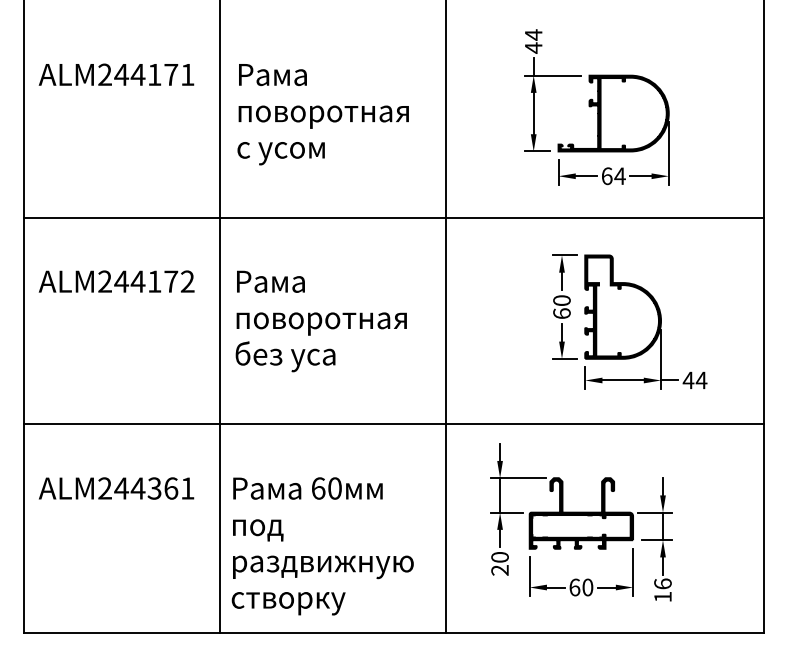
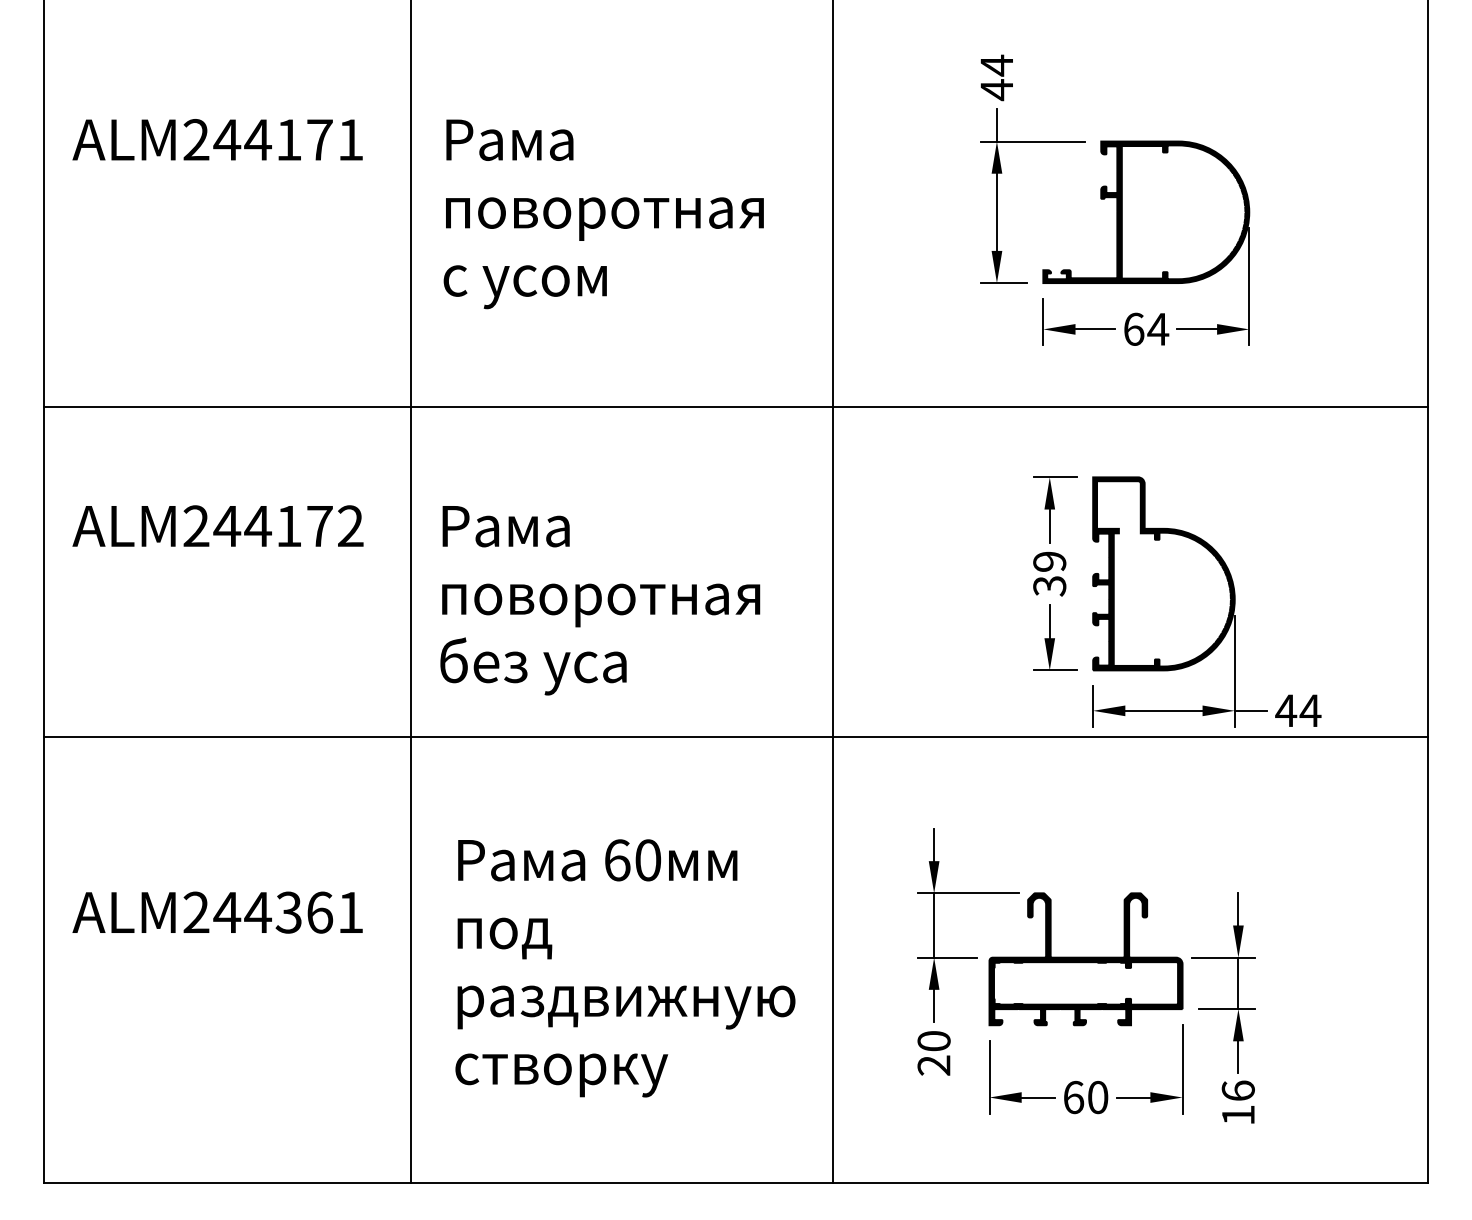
text: (561, 307) -> (1048, 574), 60 -> 39
line: (393, 424) -> (735, 737), moved
text: (322, 546) -> (624, 968), moved

